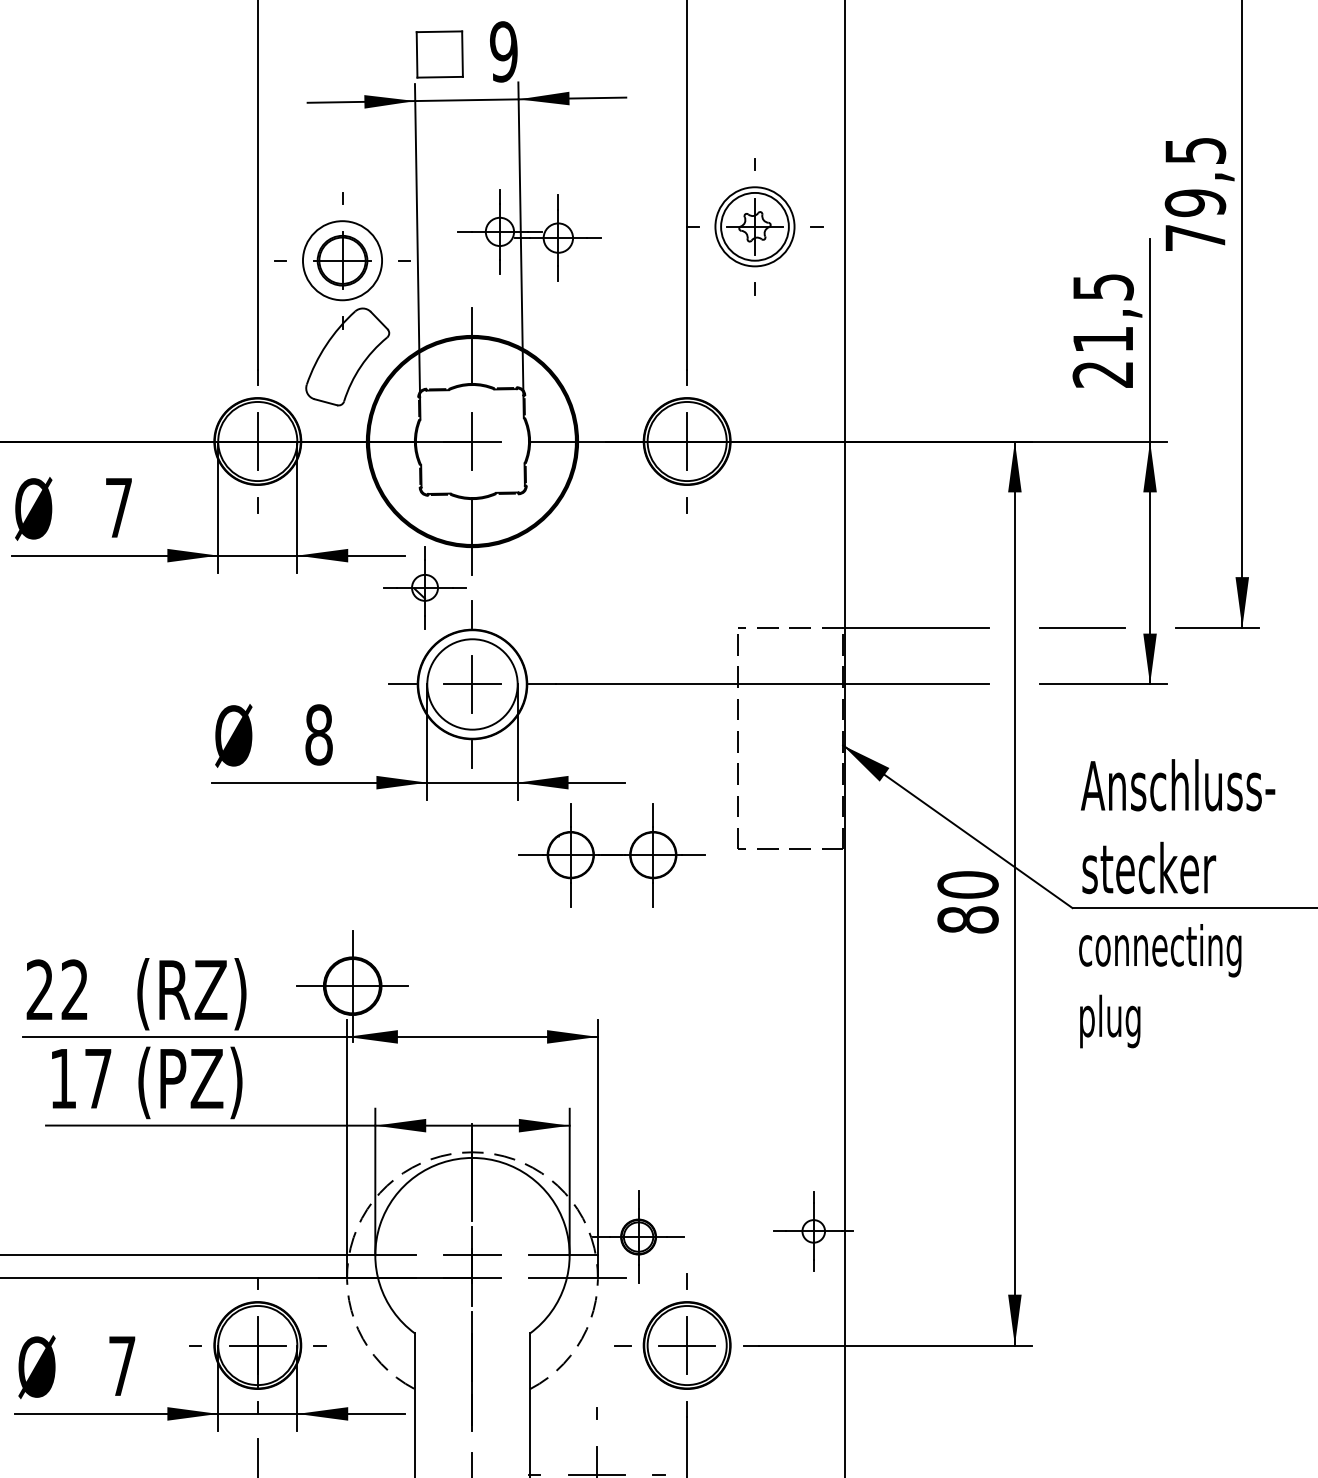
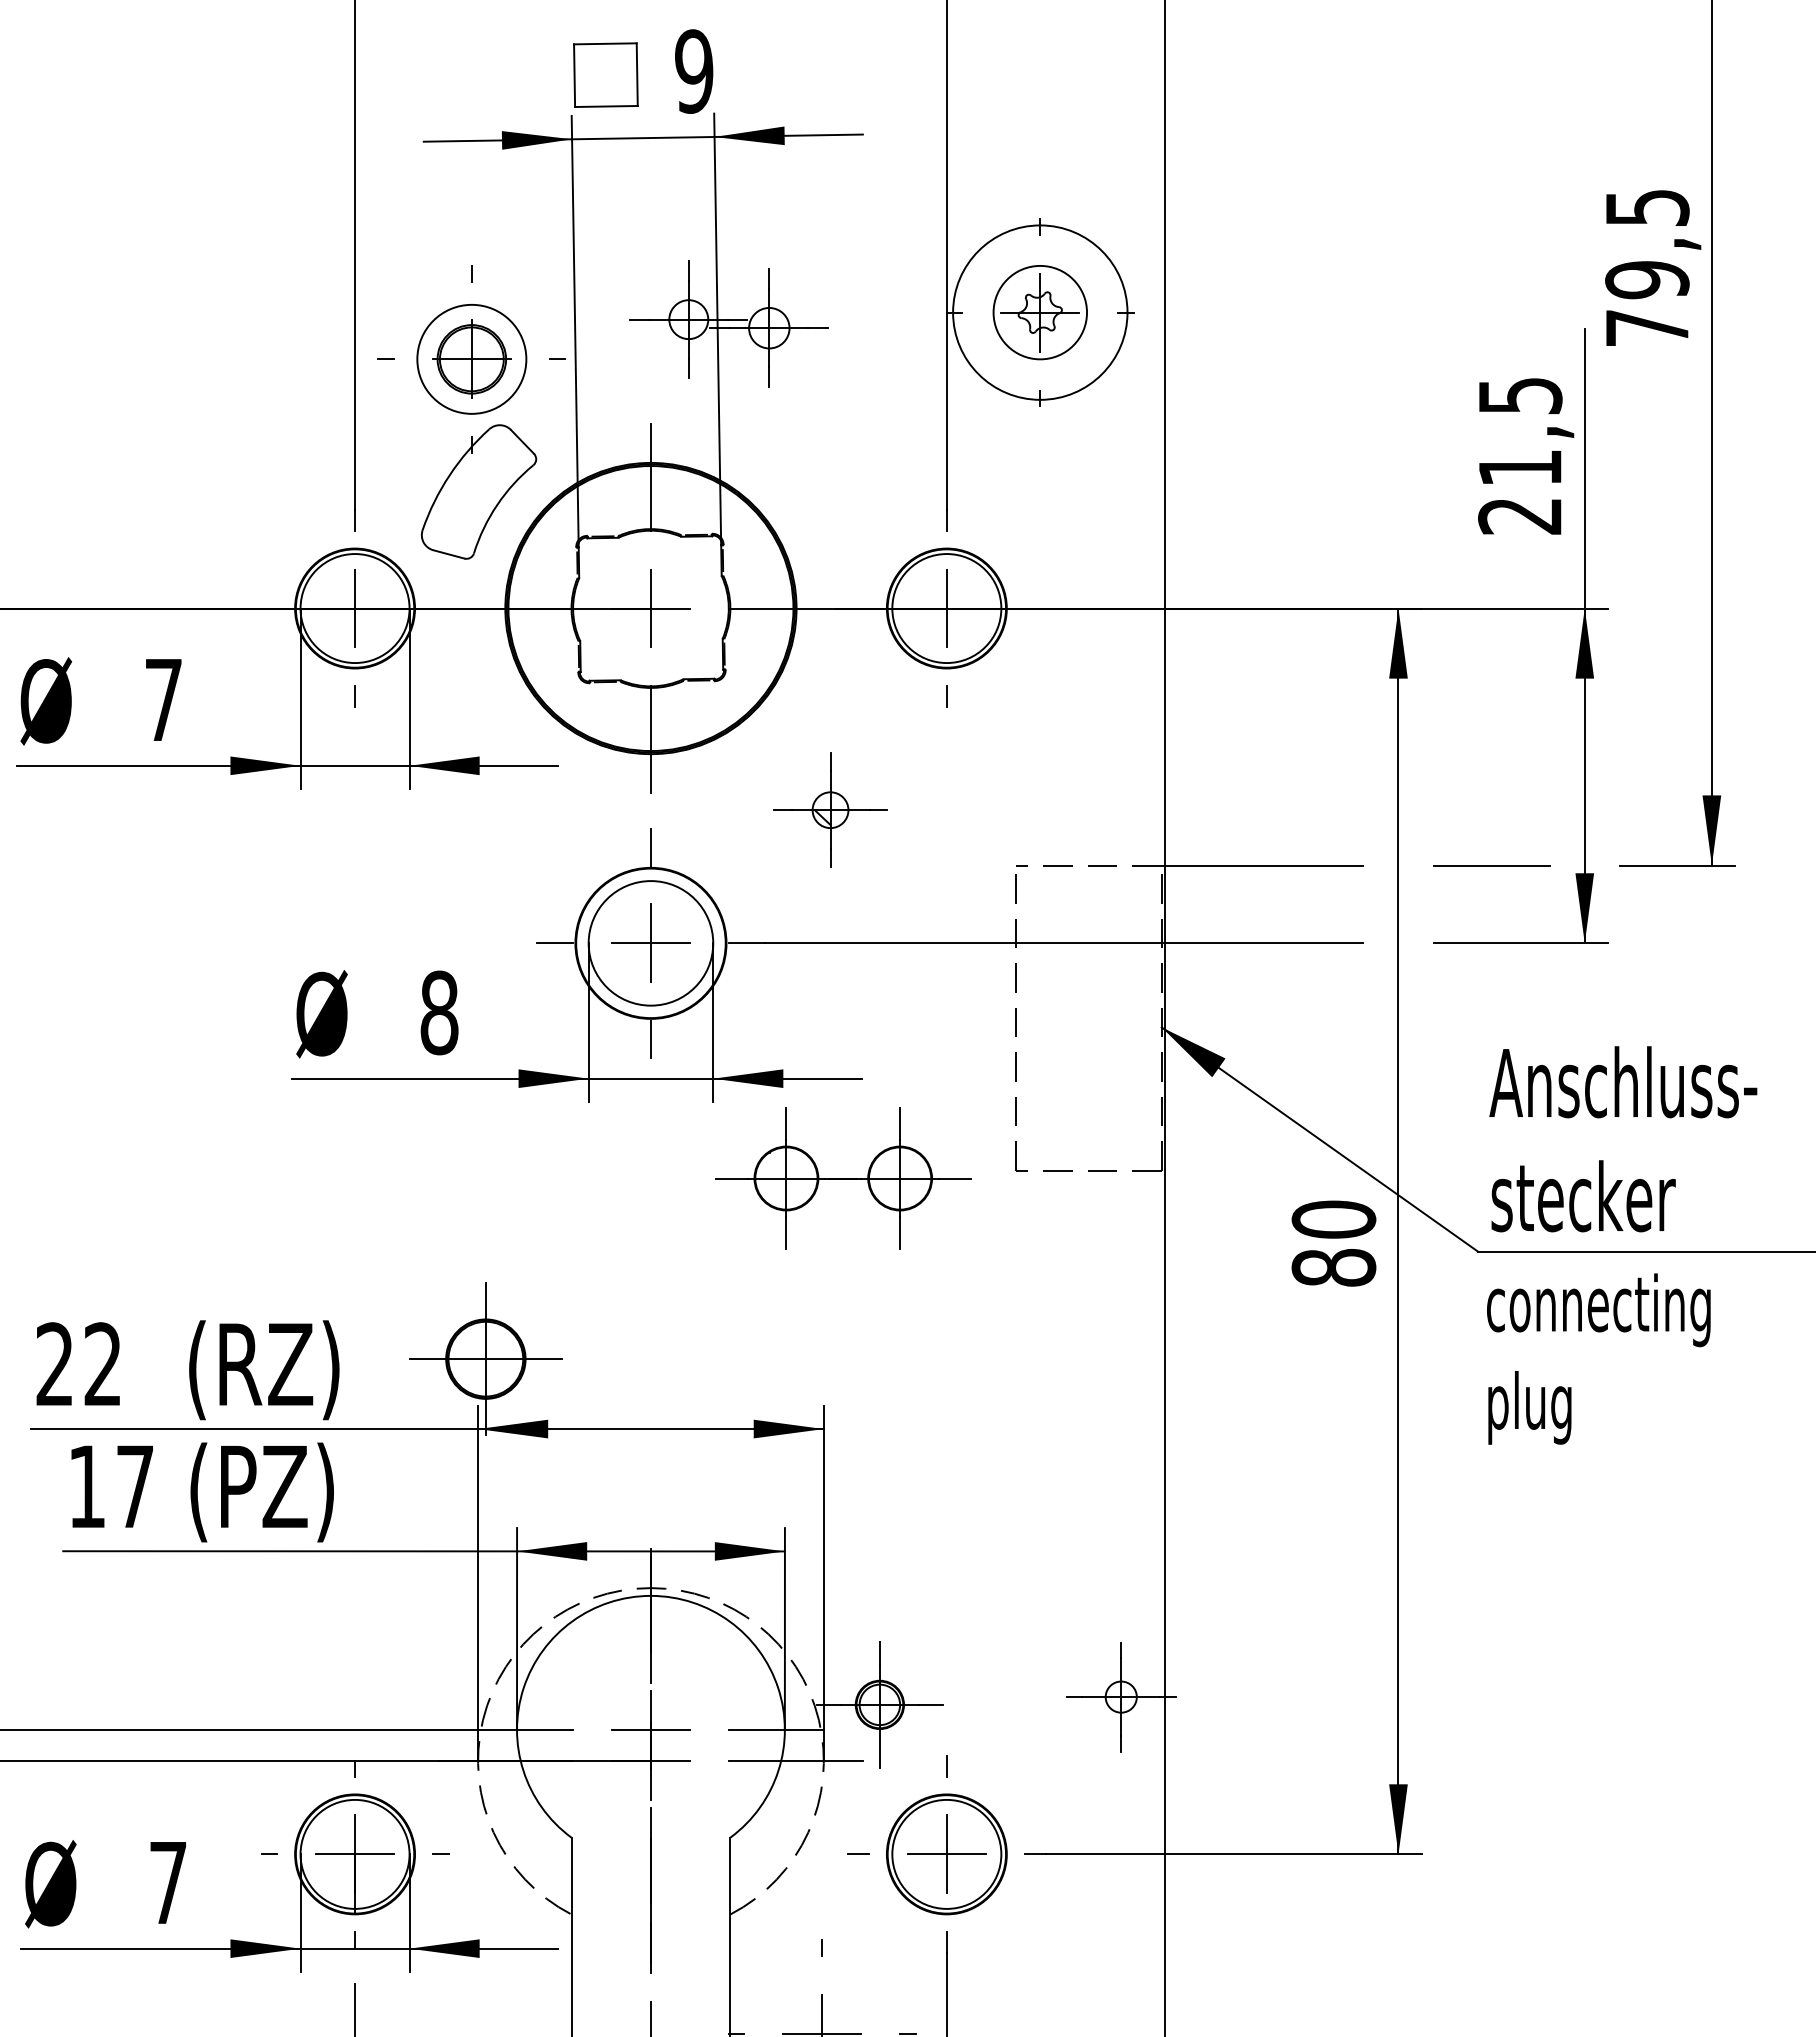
circle: (754, 226) -> (1039, 312), size x1.6
part: (424, 587) -> (830, 809), moved

